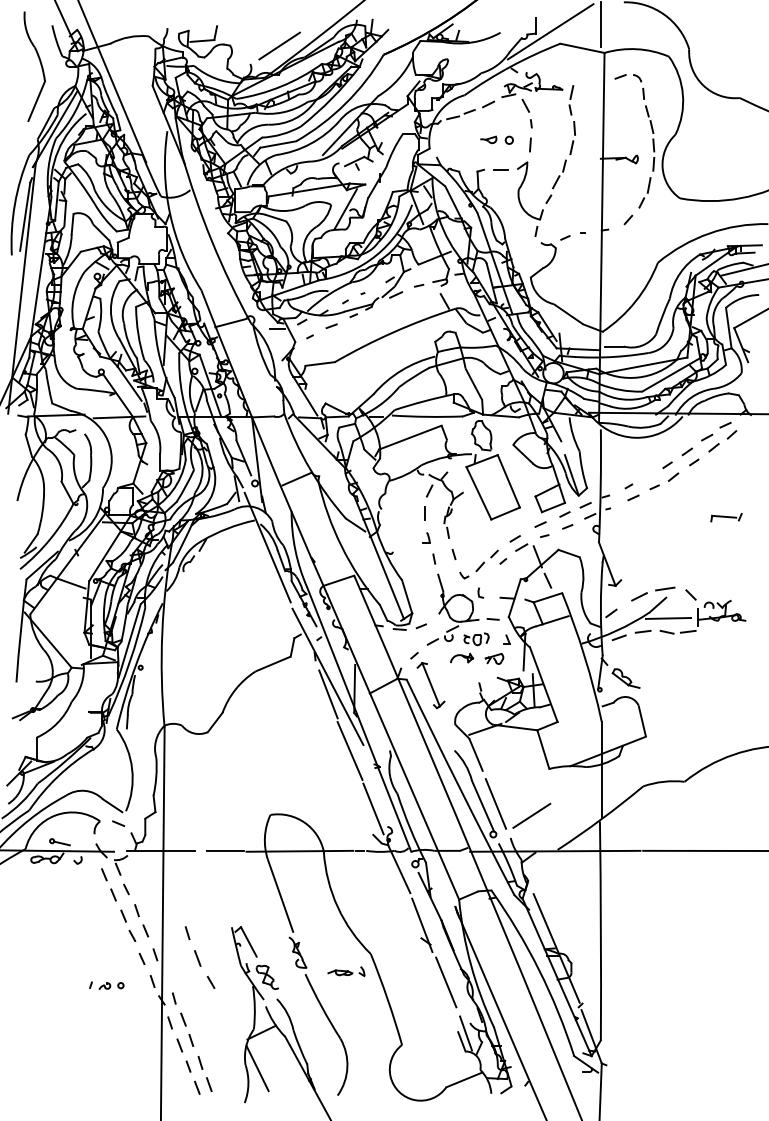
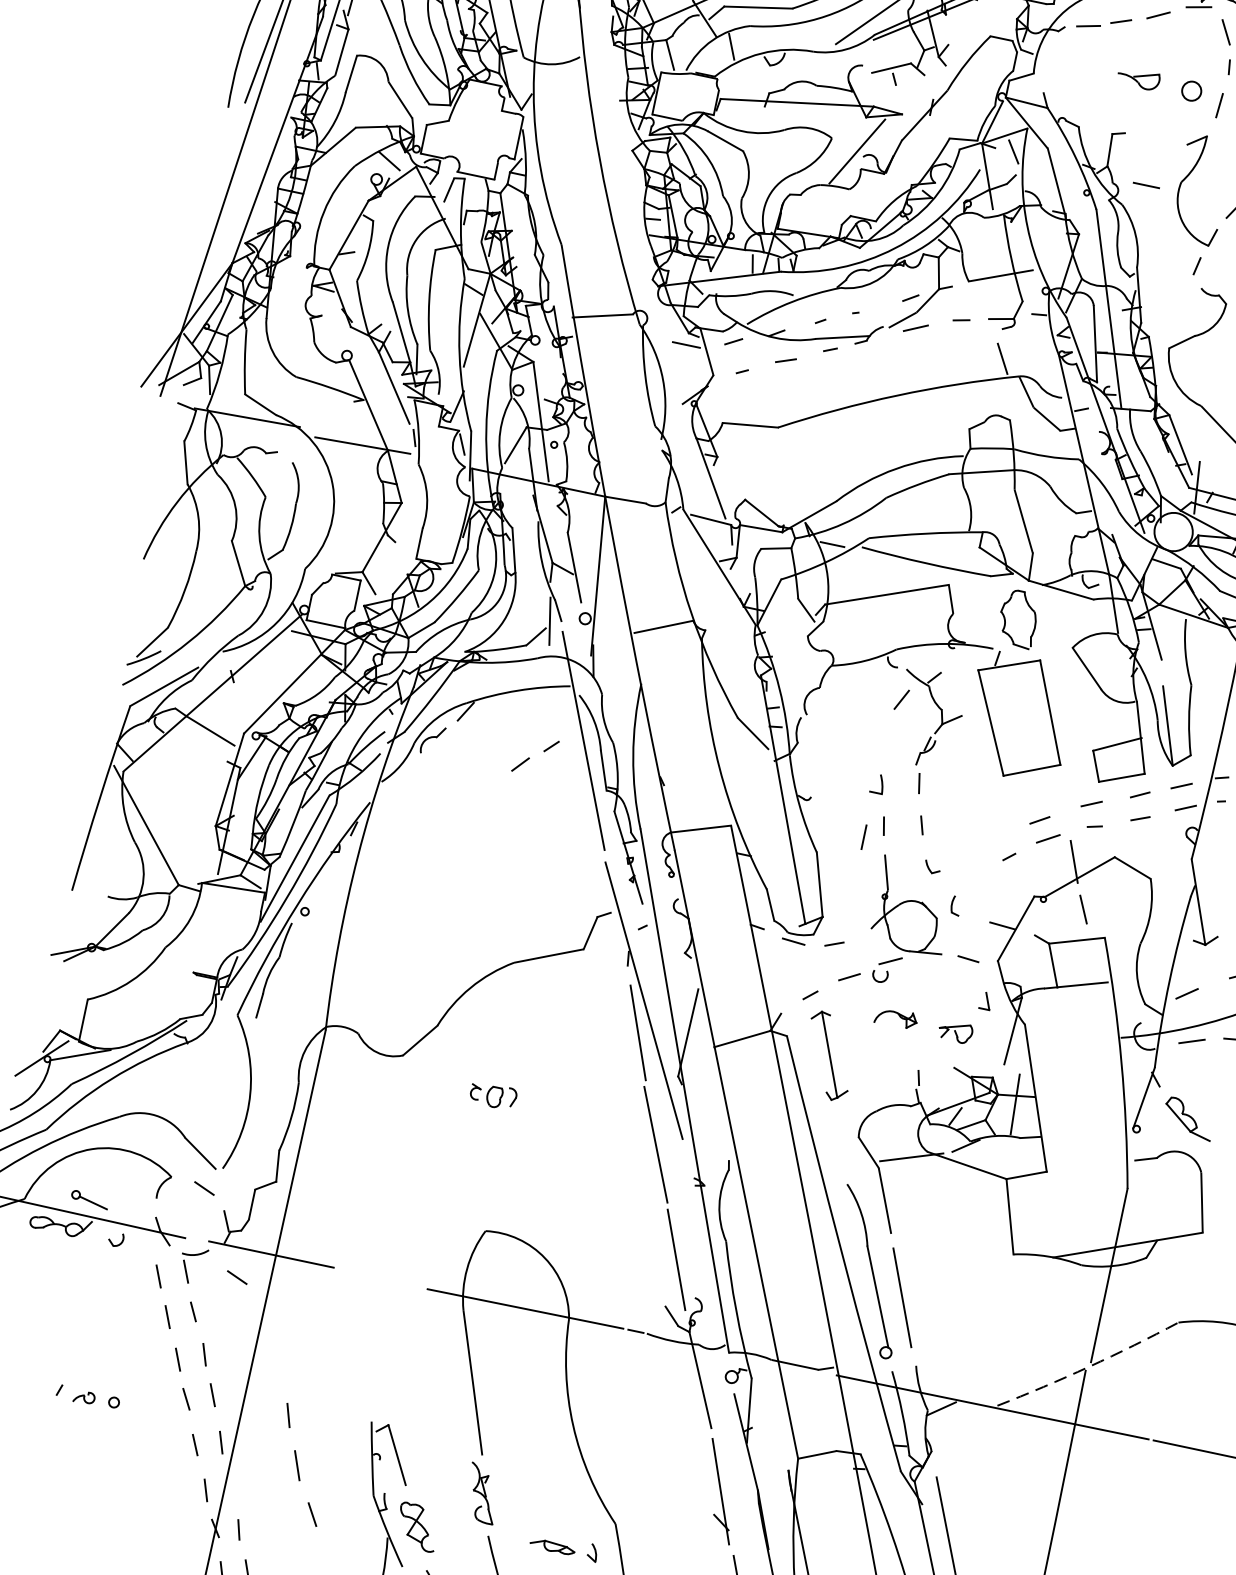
part: (496, 139) -> (1159, 82), size x1.4
line: (500, 169) -> (1145, 184), moved
line: (424, 513) -> (862, 837), moved
part: (486, 560) -> (534, 755), moved
part: (476, 639) -> (493, 1096), moved
line: (531, 815) -> (962, 1332), removed
arc: (601, 819) -> (1089, 1367), solid -> dashed
line: (224, 850) -> (387, 1278), removed
line: (145, 866) -> (237, 1277), added
part: (106, 985) -> (87, 1396), moved

